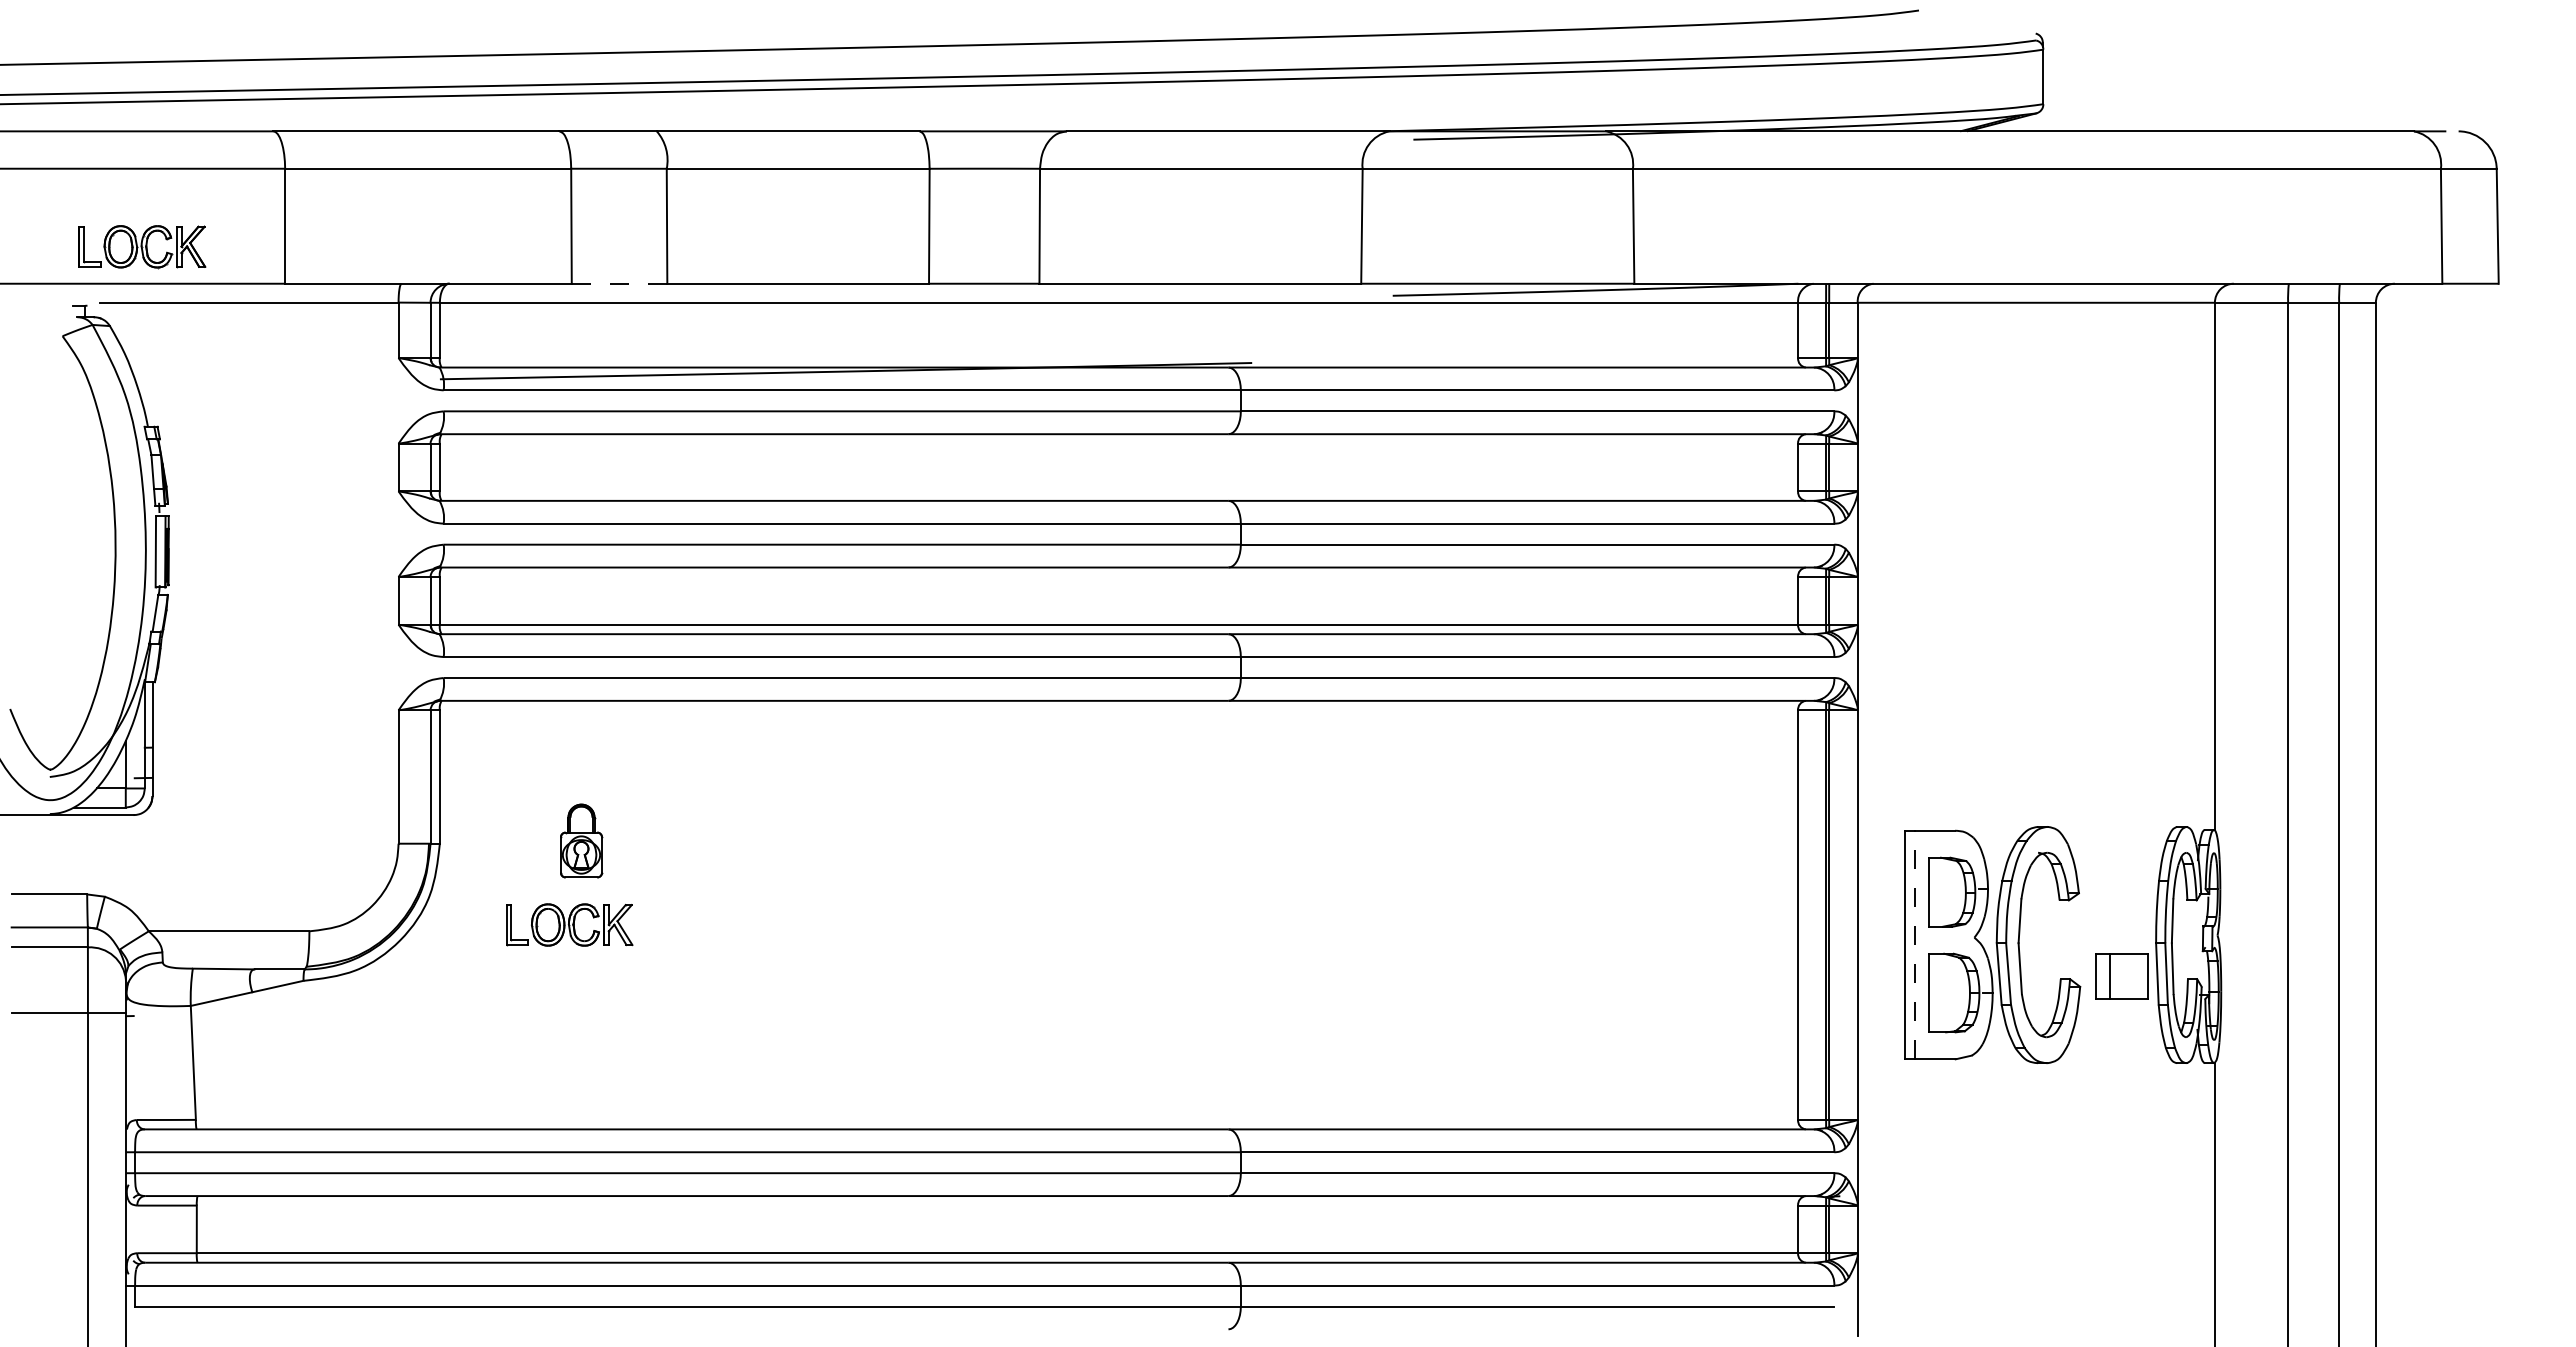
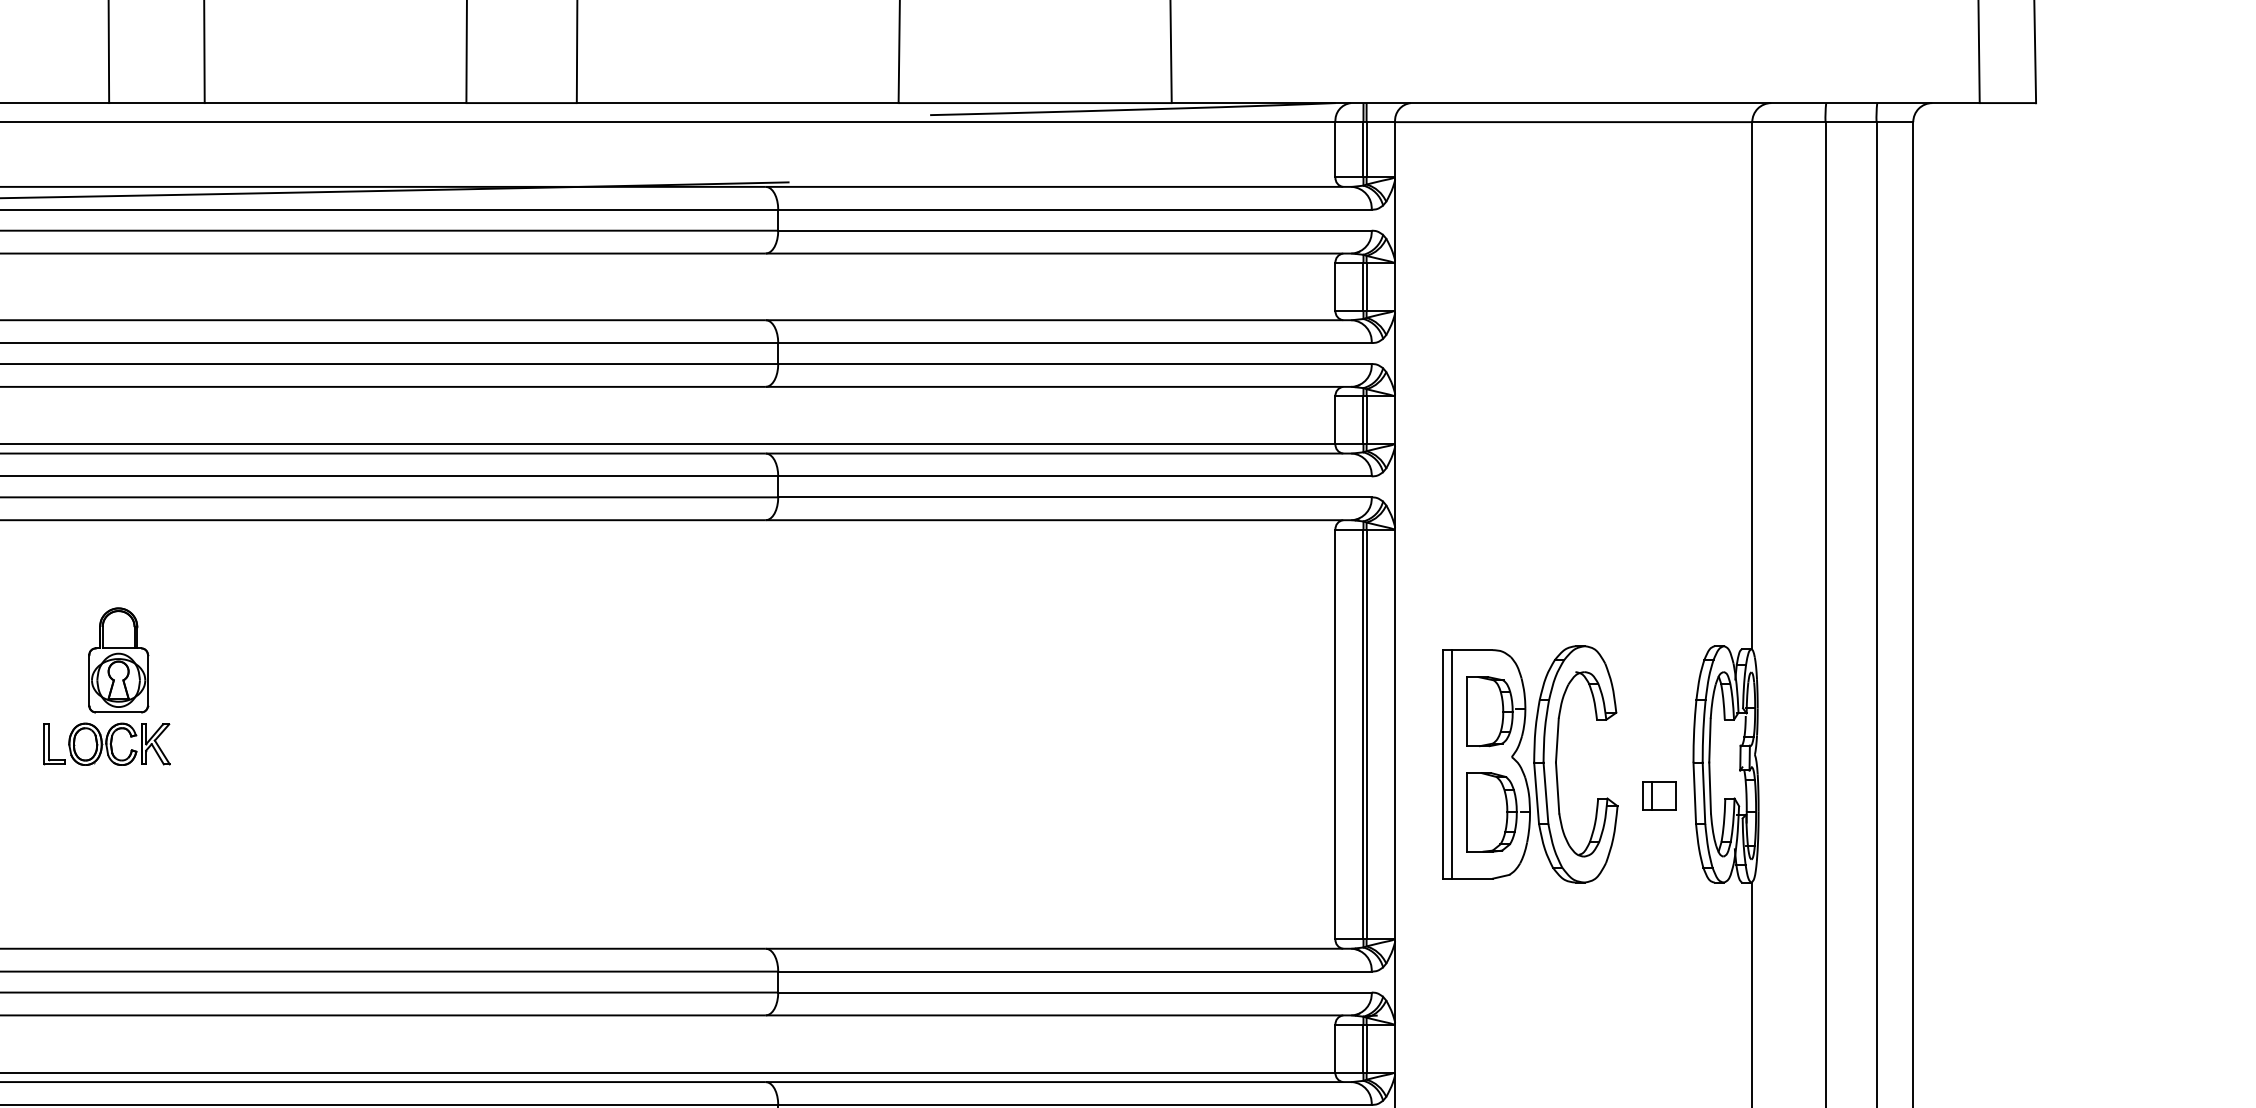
line: (619, 283) -> (156, 102), dashed -> solid
part: (581, 840) -> (118, 659), size x1.43
line: (1914, 944) -> (1451, 763), dashed -> solid
part: (2121, 976) -> (1658, 795), size x0.62

